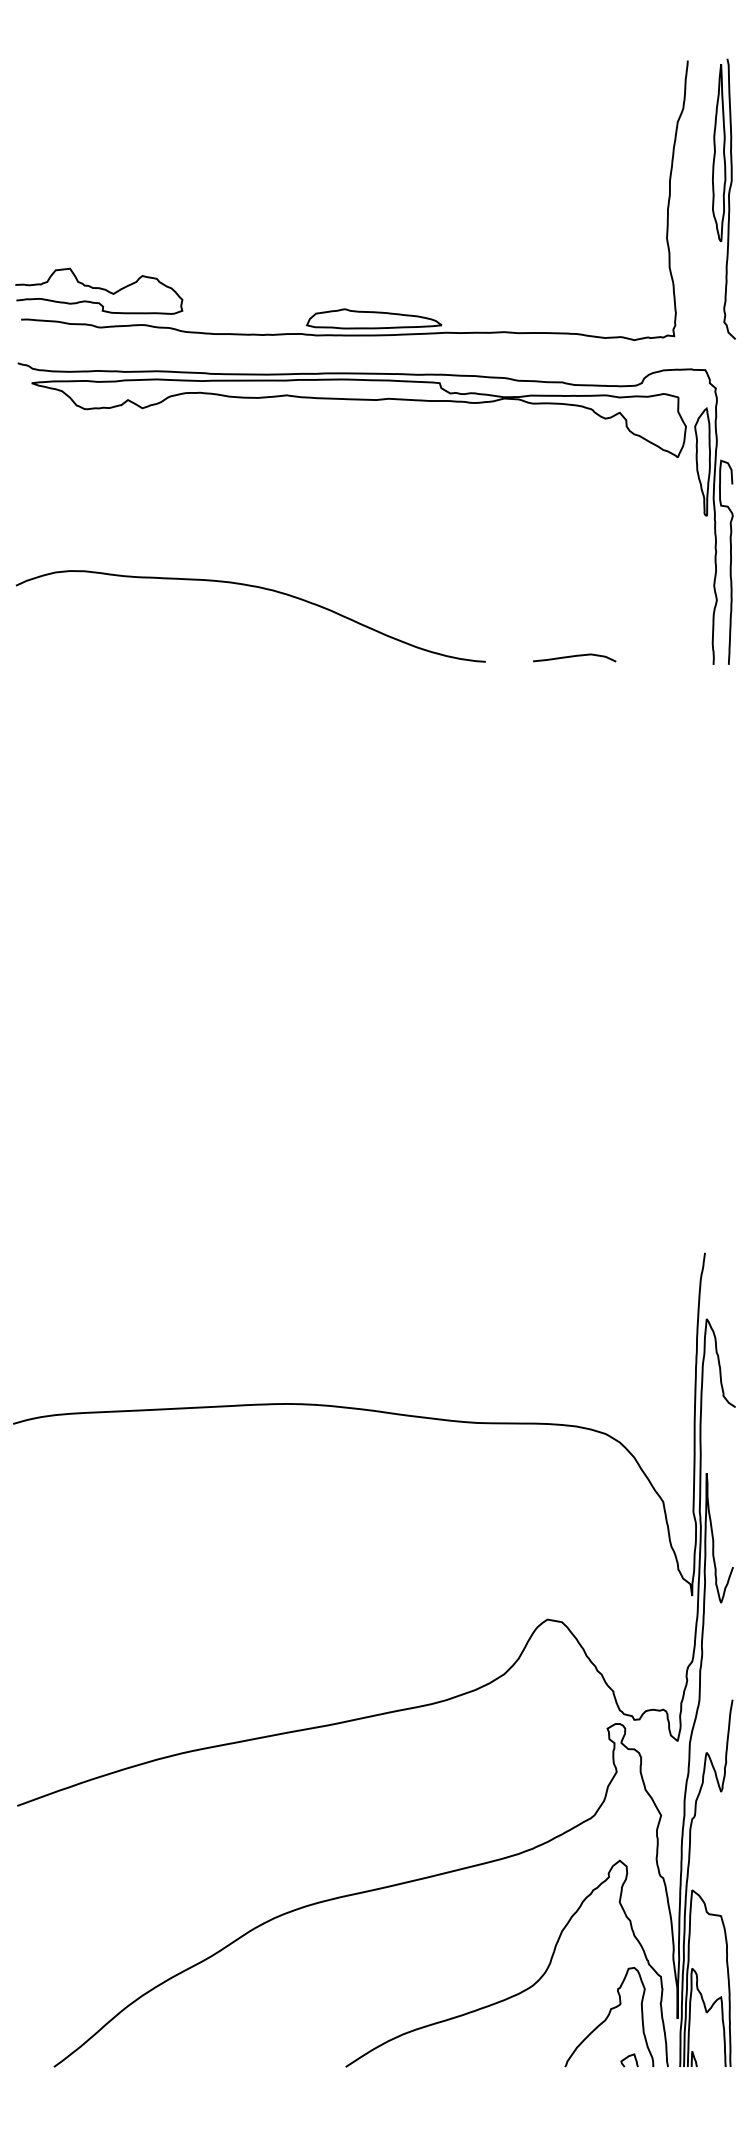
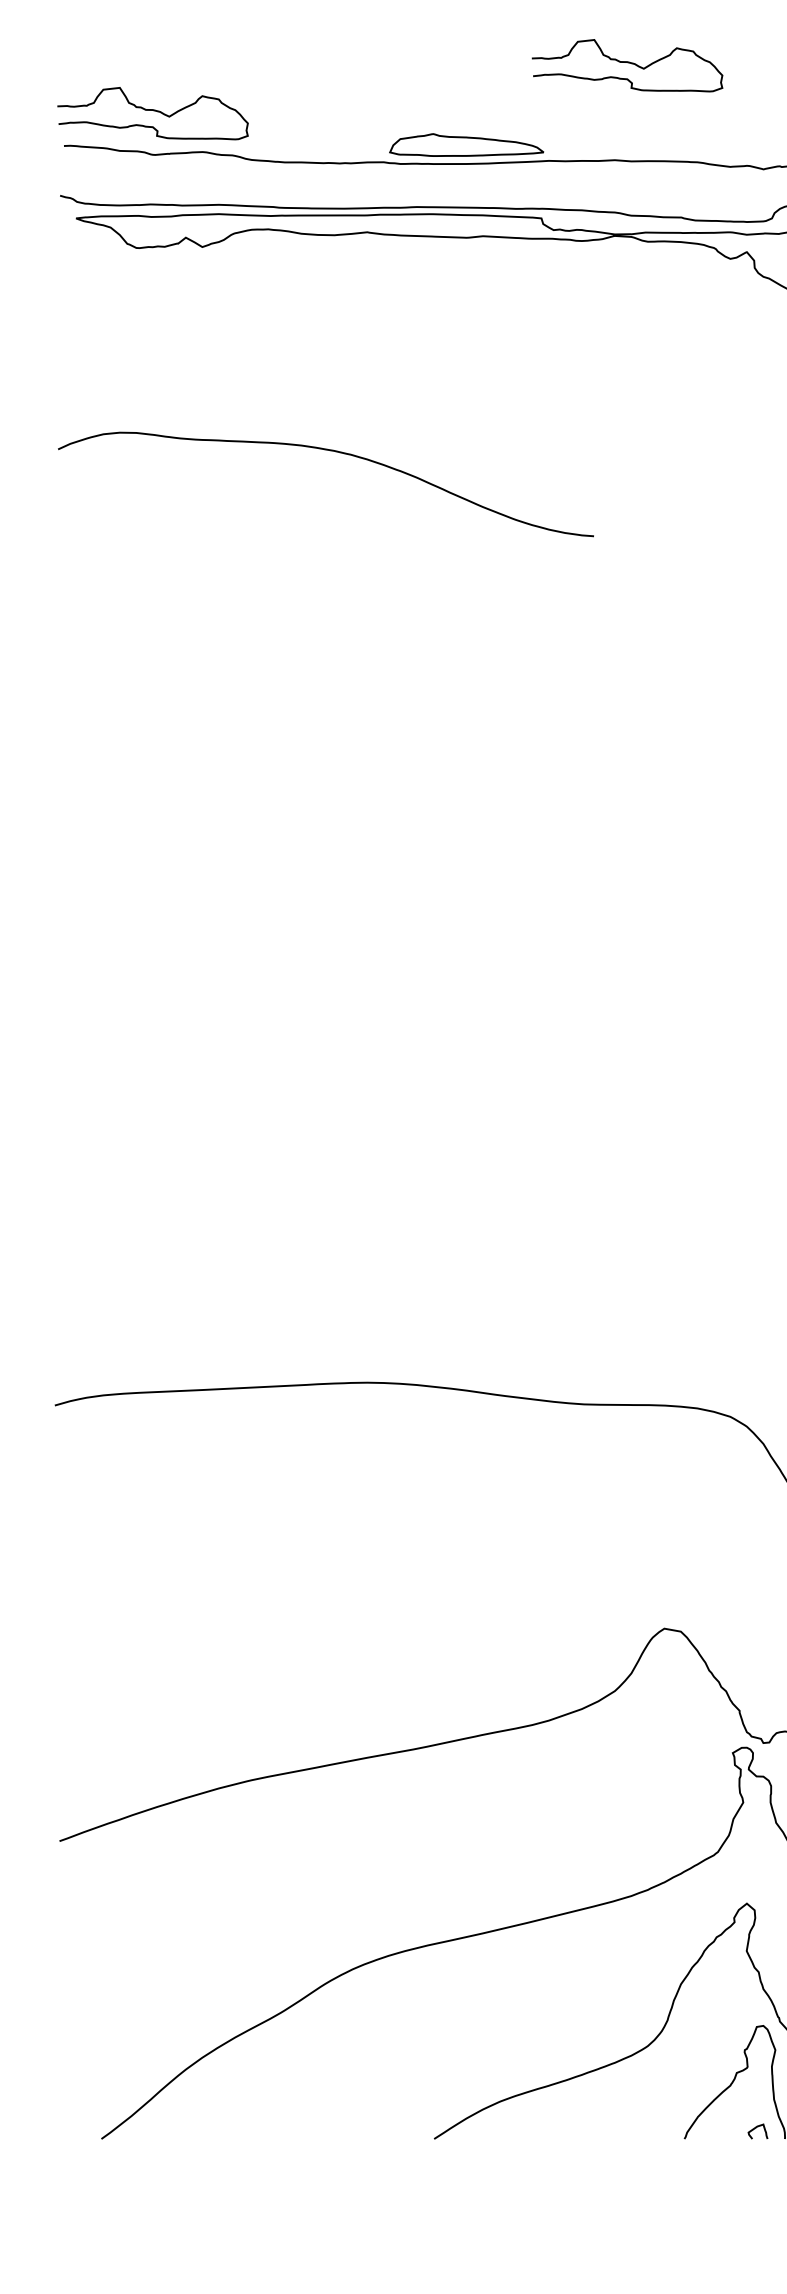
curve: (515, 247) -> (627, 63), added
curve: (574, 656) -> (695, 530), removed

